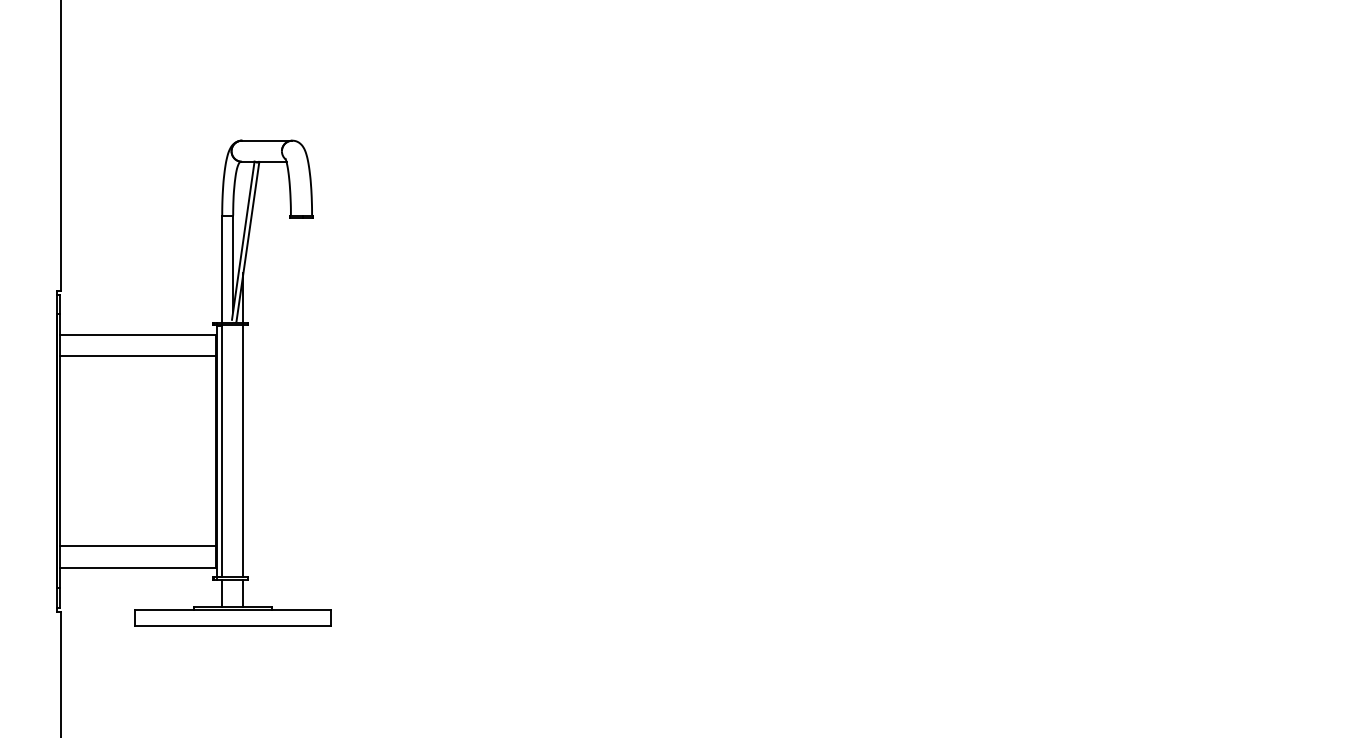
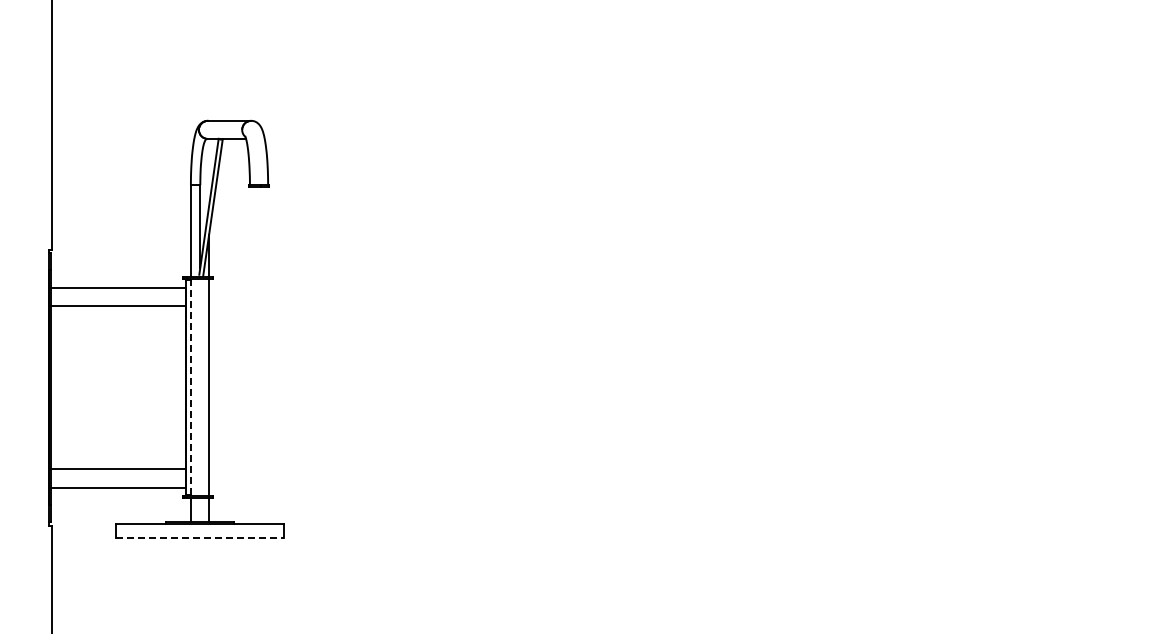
line: (221, 452) -> (190, 388), solid -> dashed
line: (233, 625) -> (200, 537), solid -> dashed

